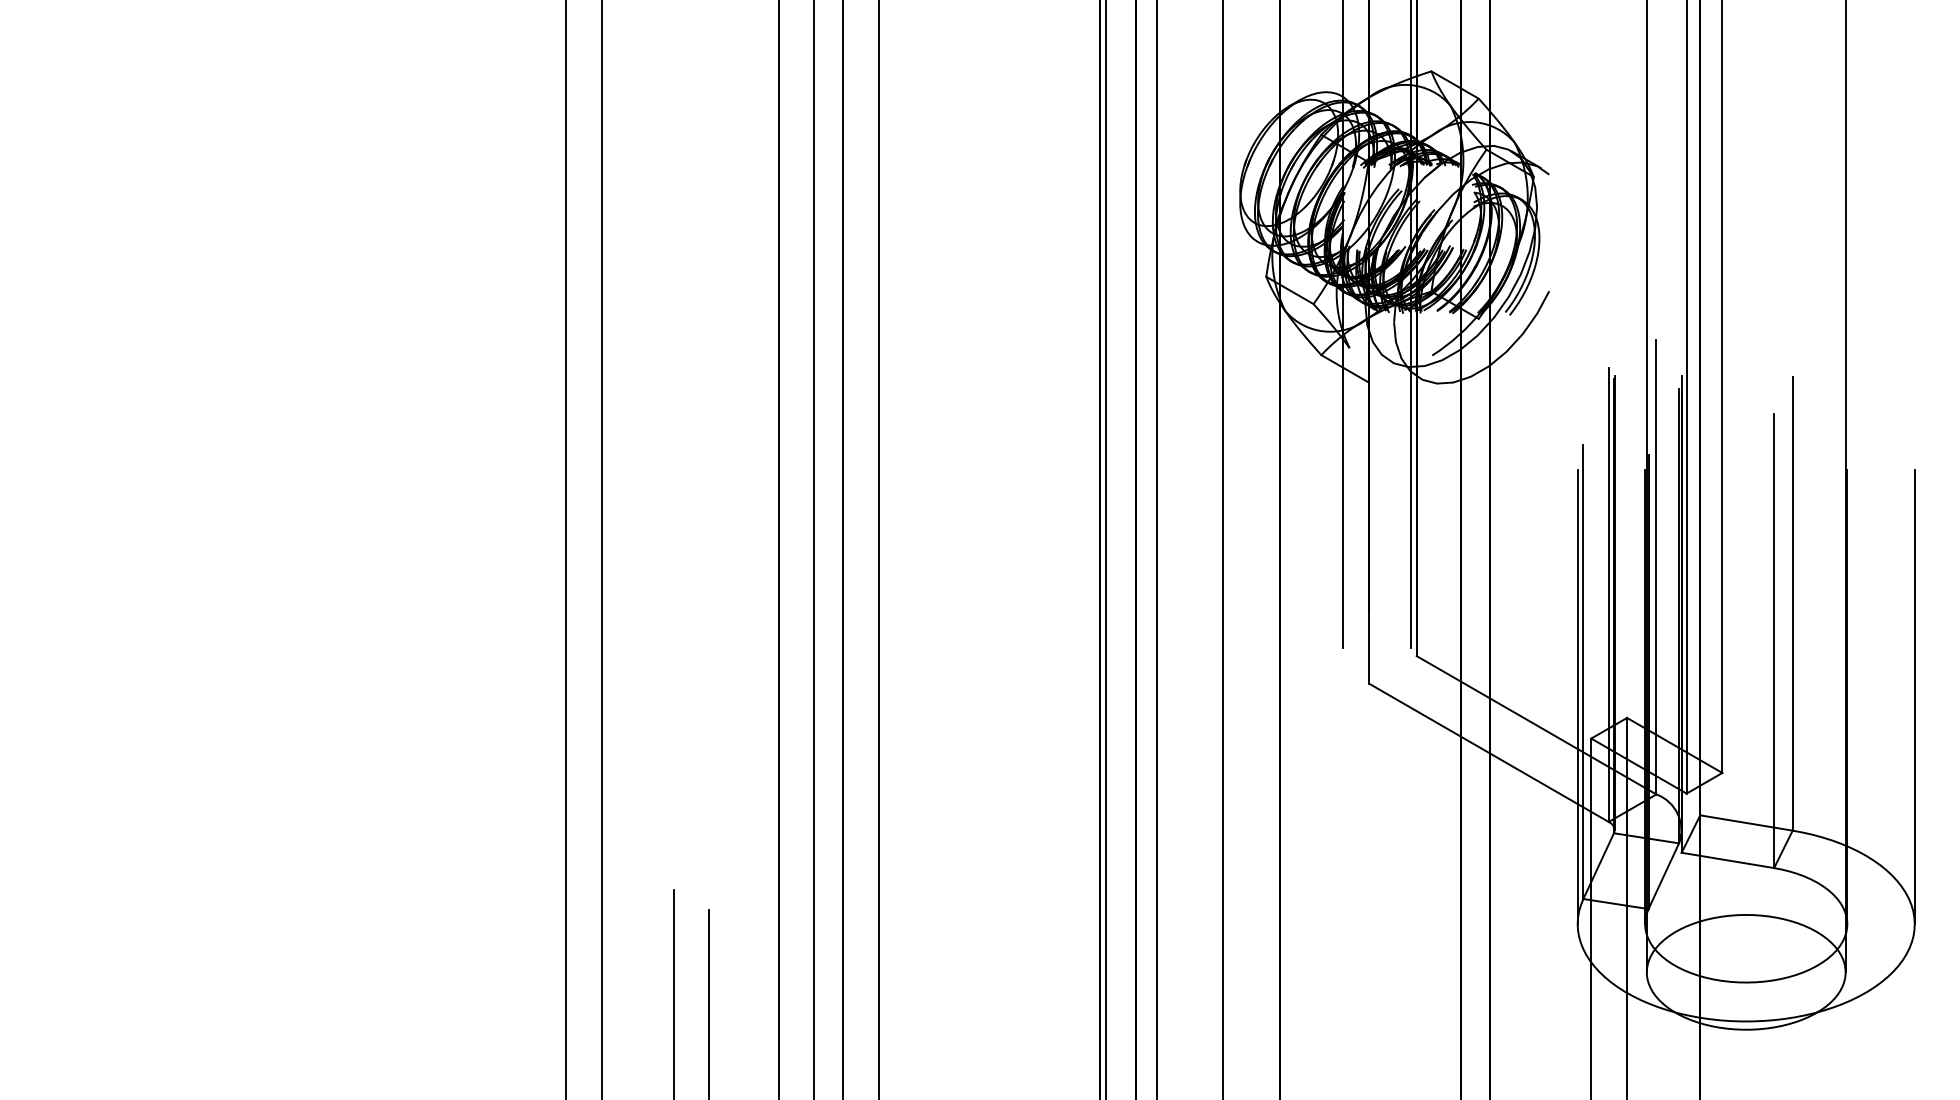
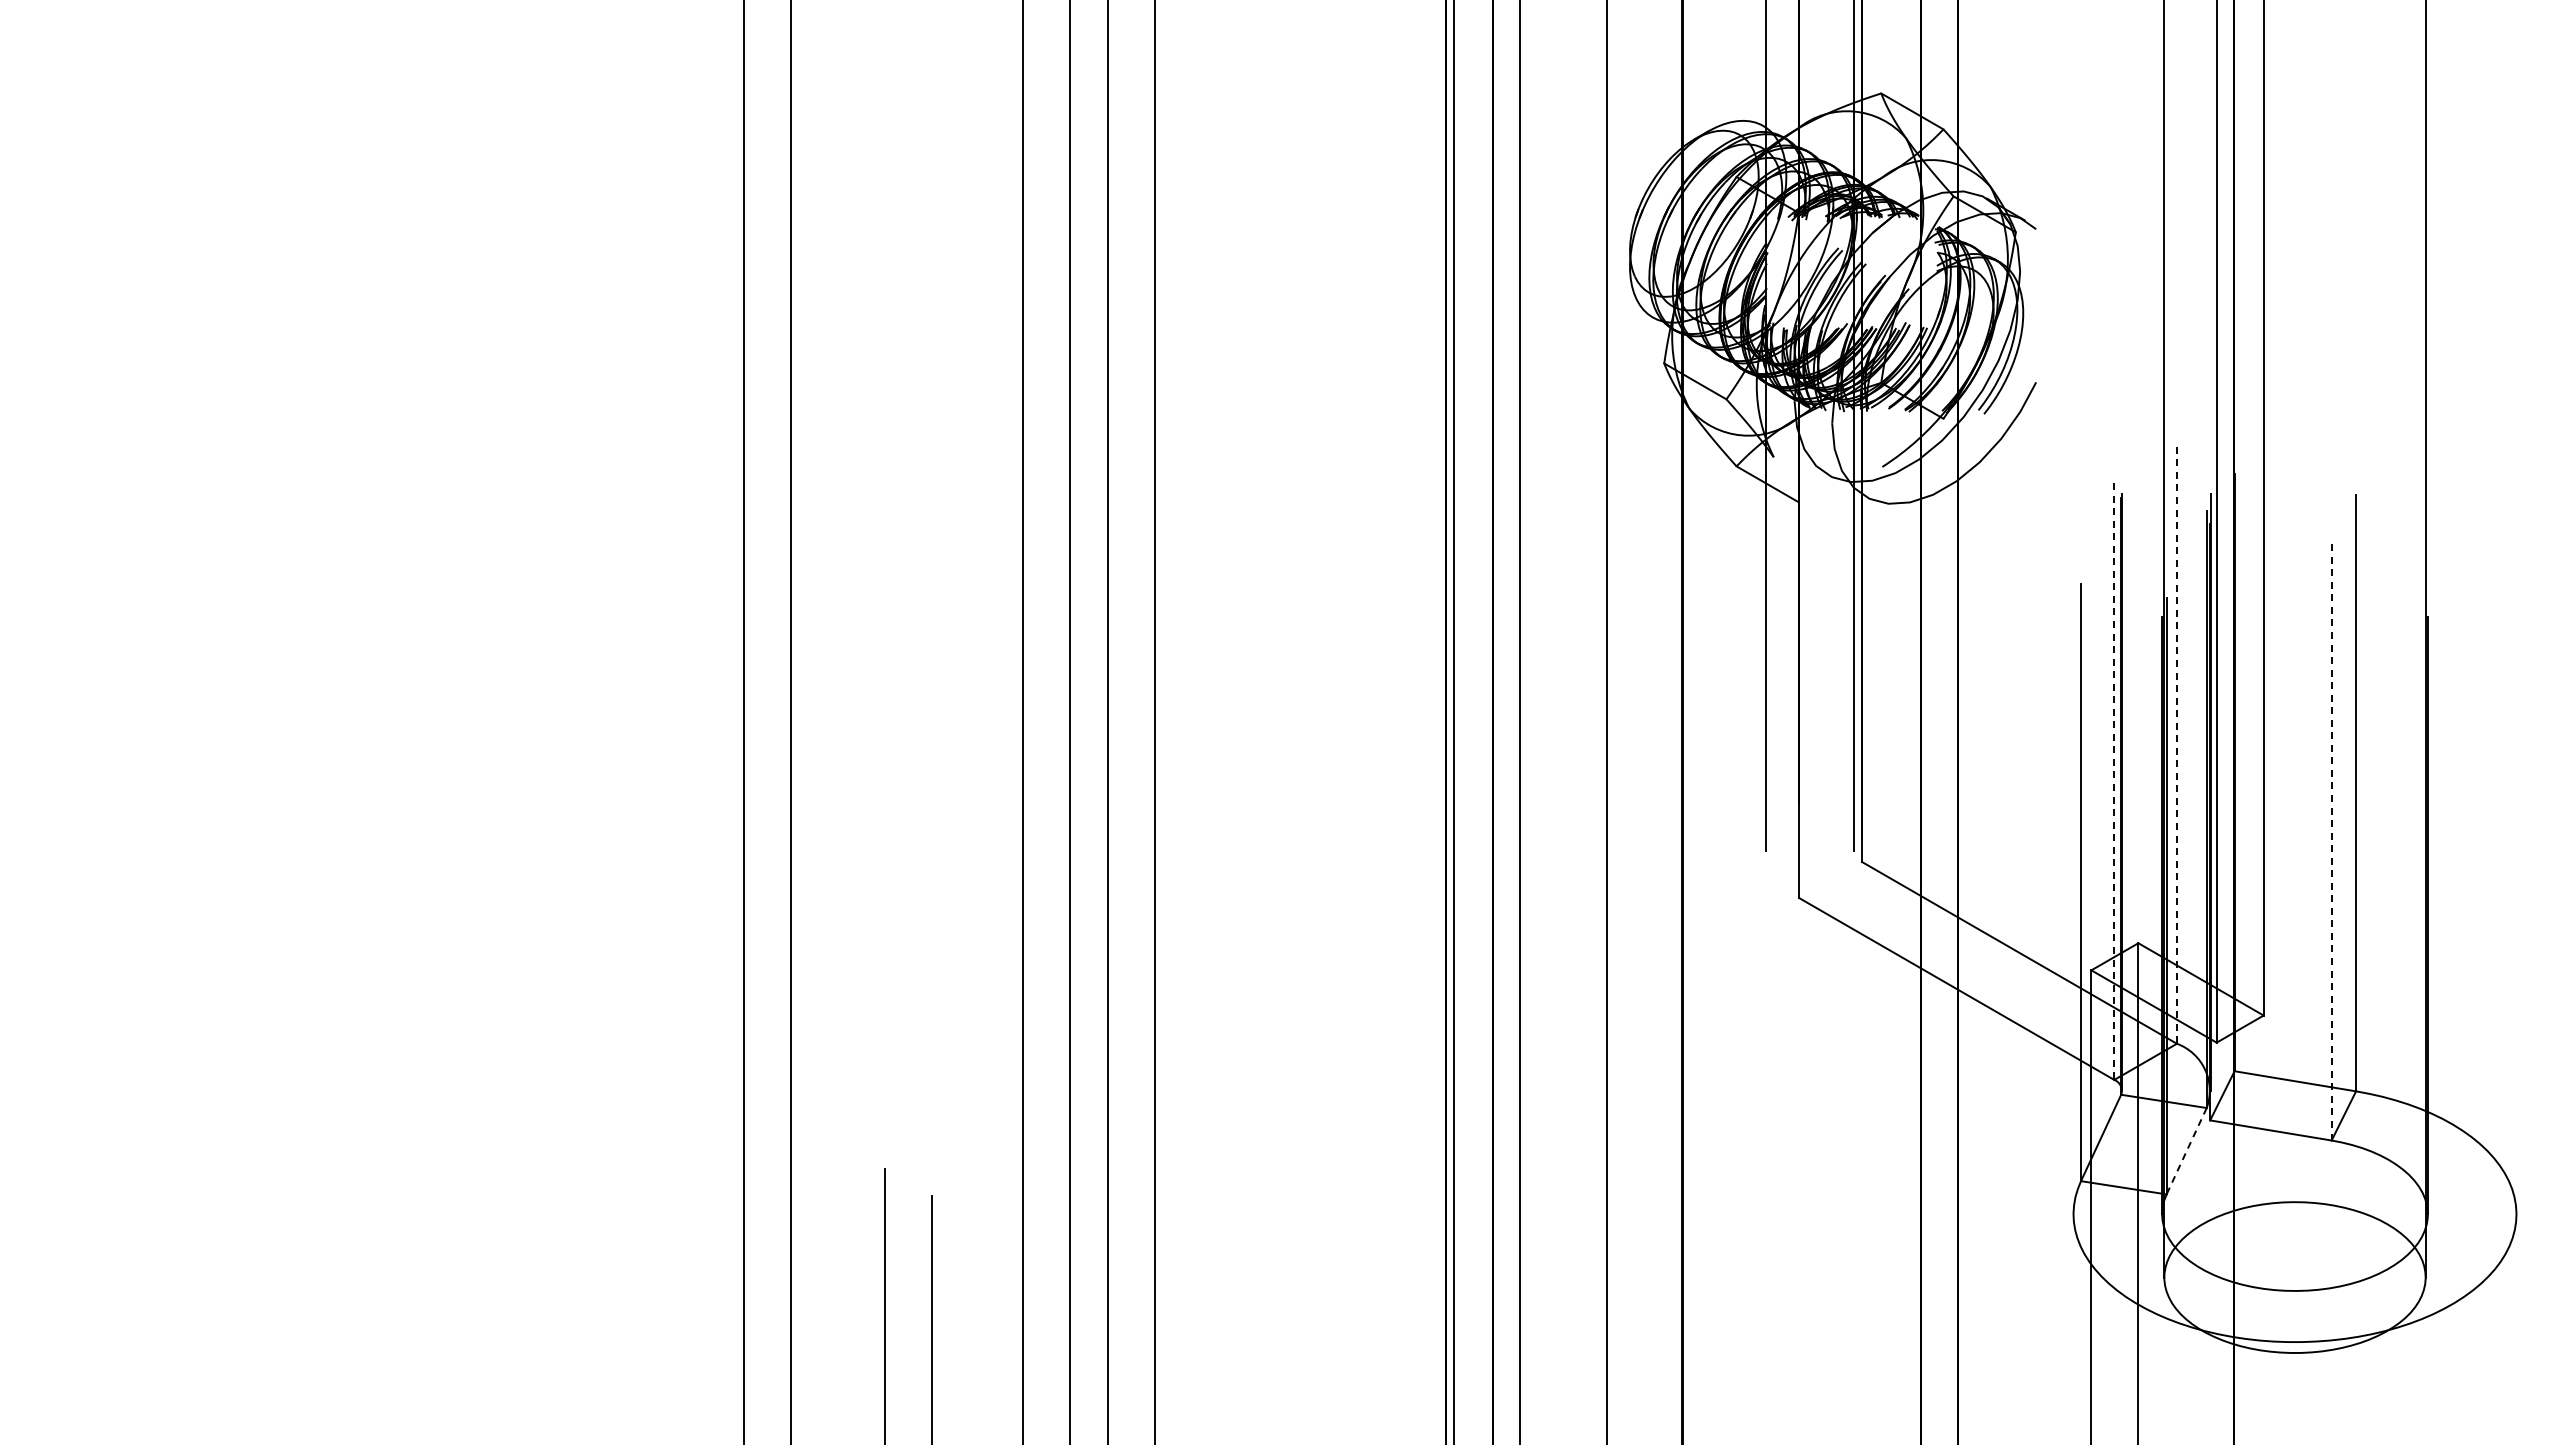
line: (1656, 567) -> (2176, 745), solid -> dashed
line: (1608, 595) -> (2114, 782), solid -> dashed
line: (1773, 640) -> (2331, 841), solid -> dashed
line: (1577, 696) -> (2073, 915), removed
line: (1914, 696) -> (2516, 915), removed
line: (1663, 876) -> (2186, 1151), solid -> dashed

